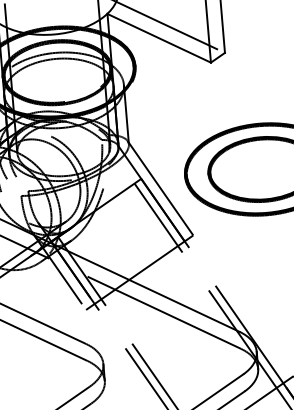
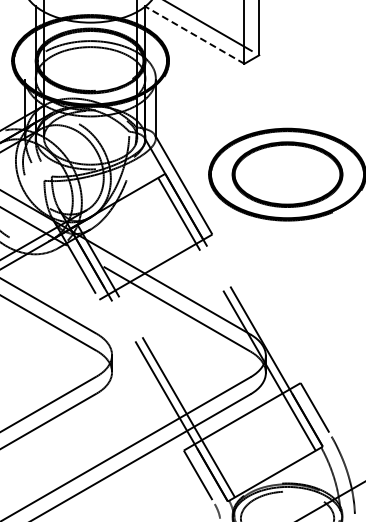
line: (158, 38) -> (194, 35), solid -> dashed

